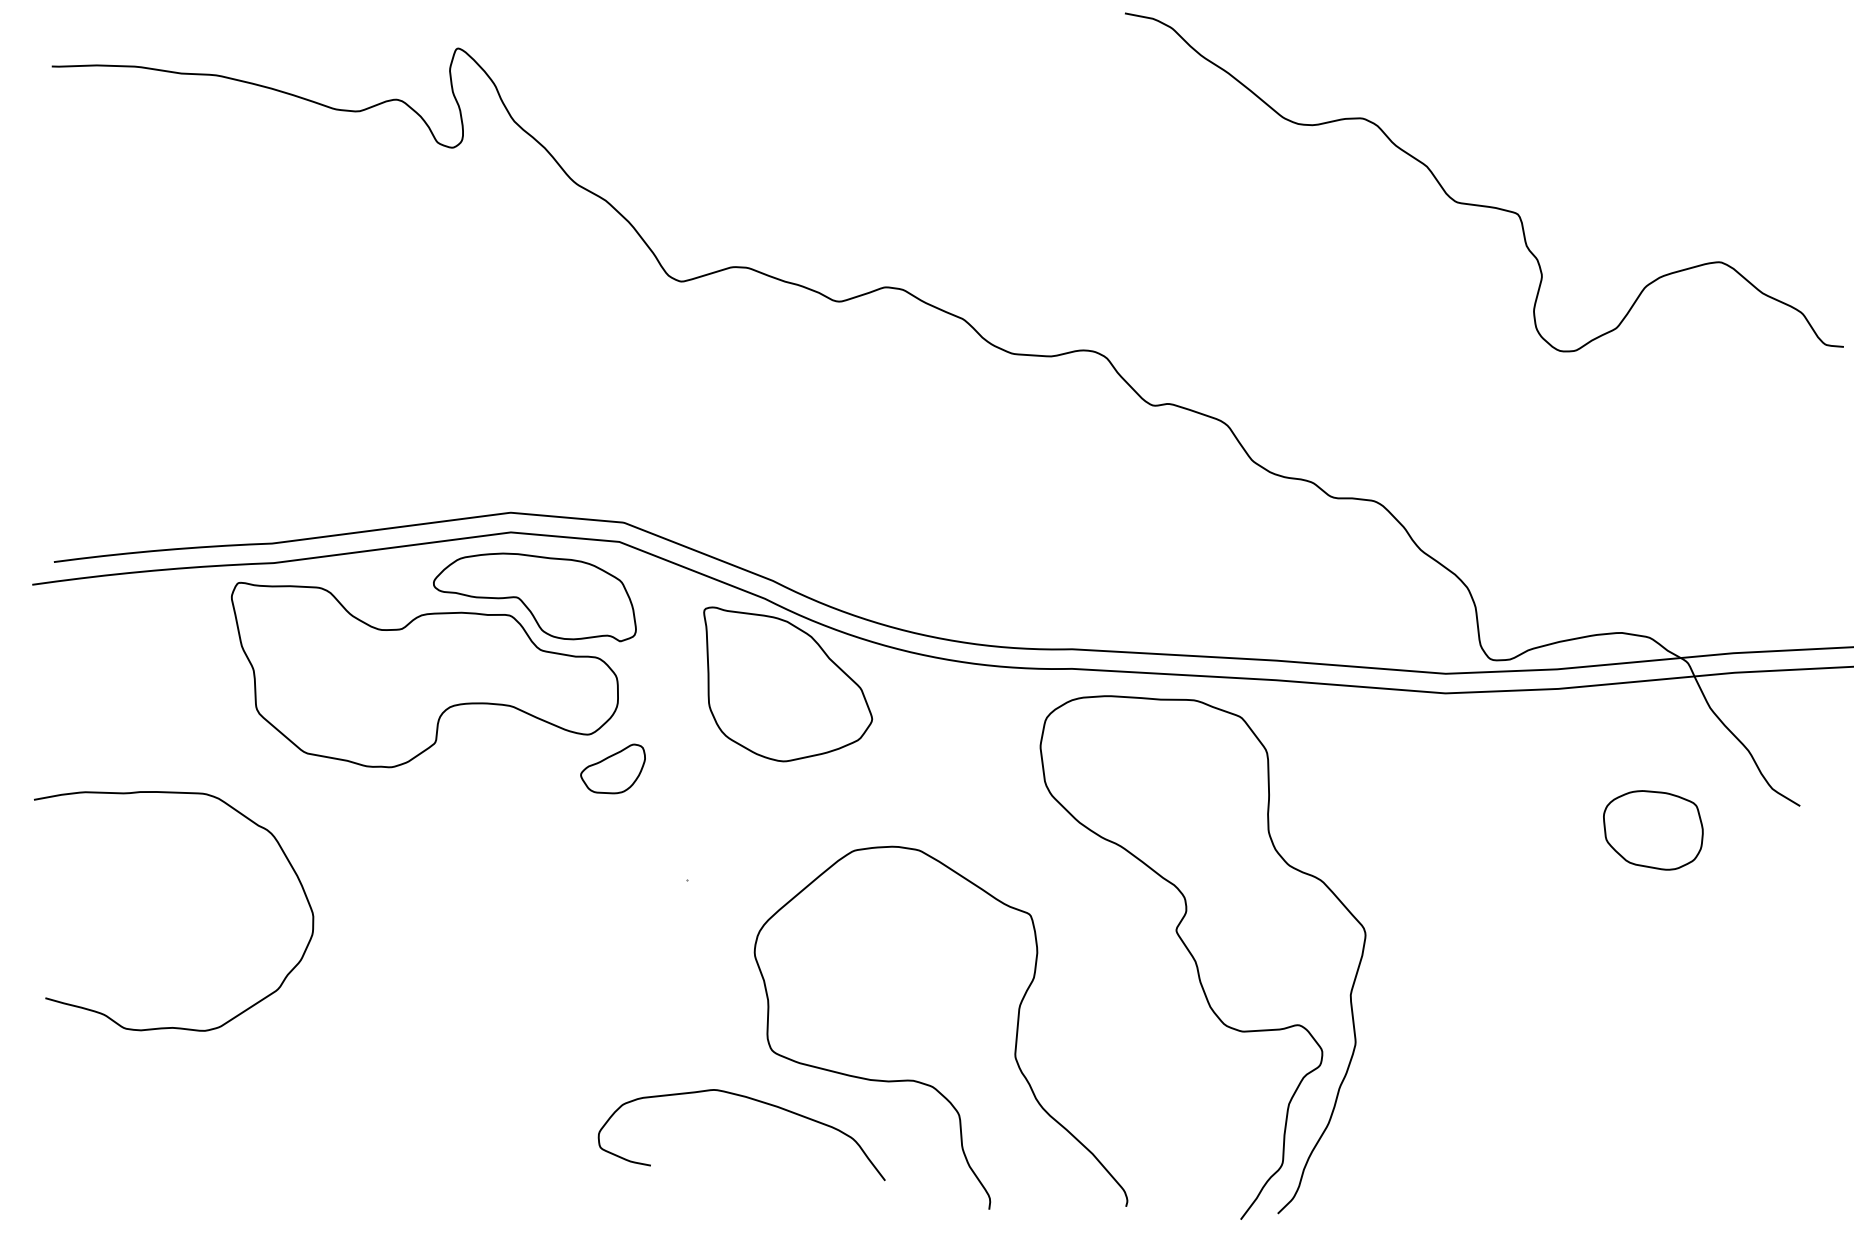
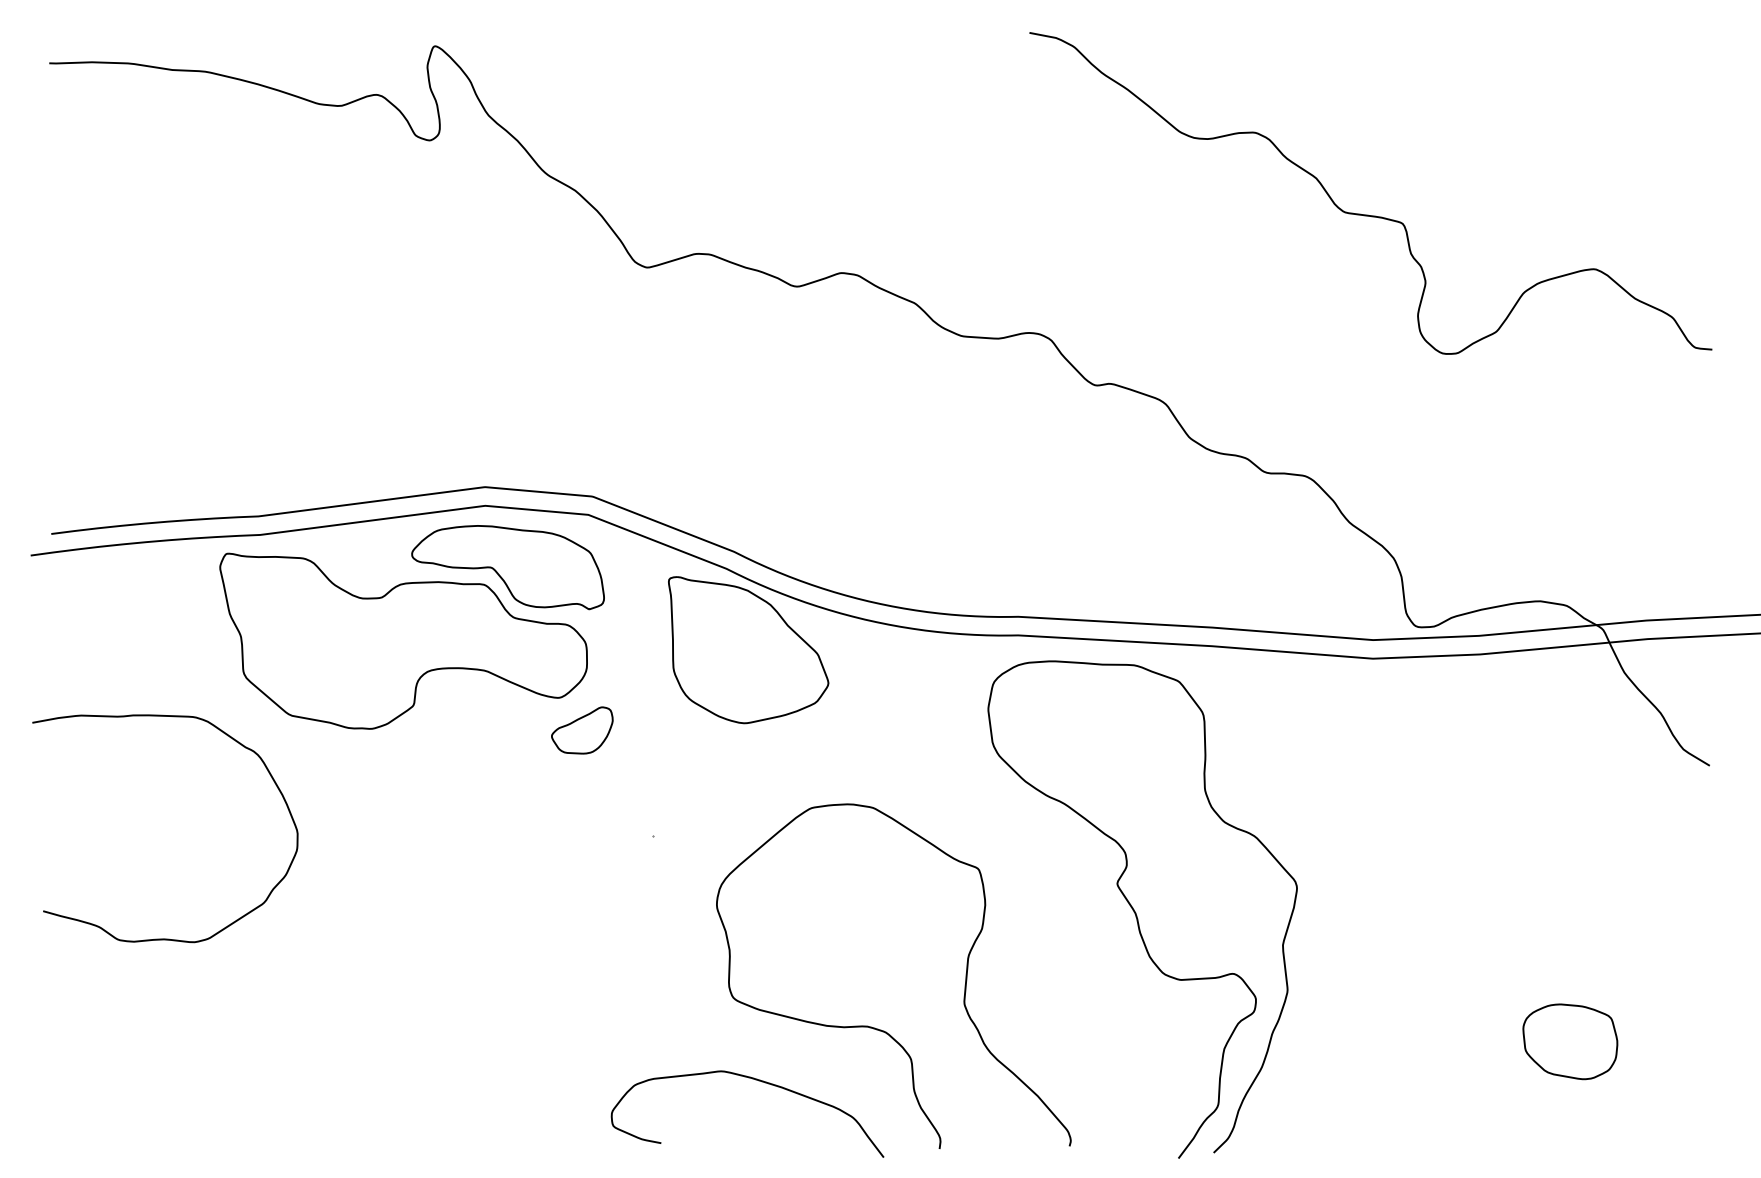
curve: (1481, 204) -> (1368, 214), moved
part: (1653, 830) -> (1570, 1041), moved
curve: (174, 1026) -> (165, 938), moved
curve: (753, 1100) -> (758, 1081), moved

